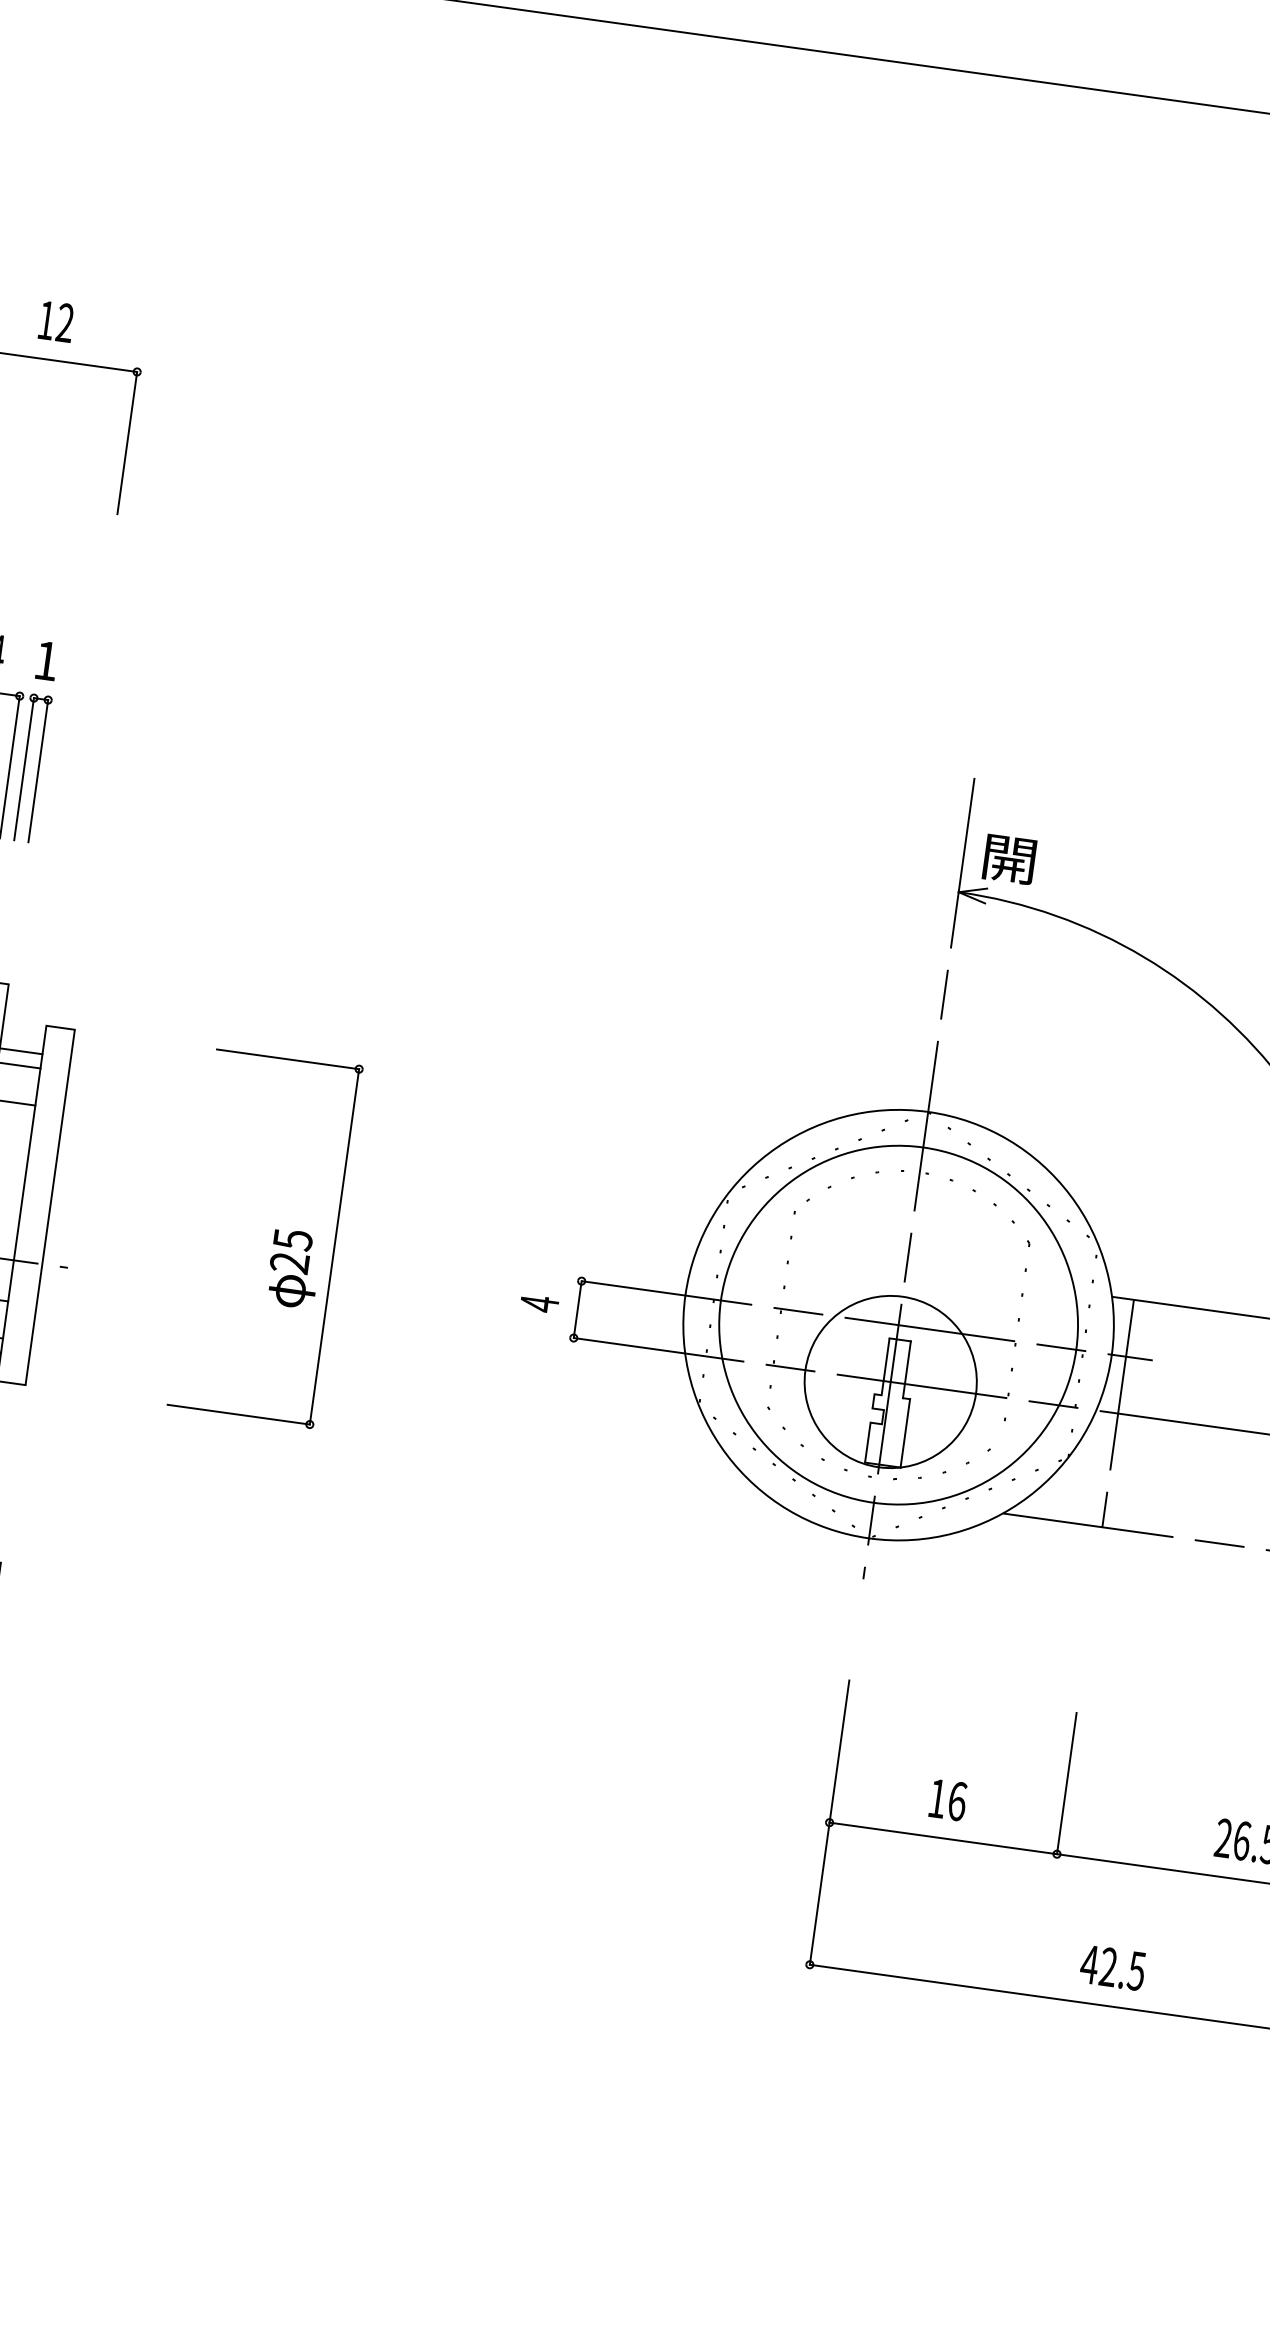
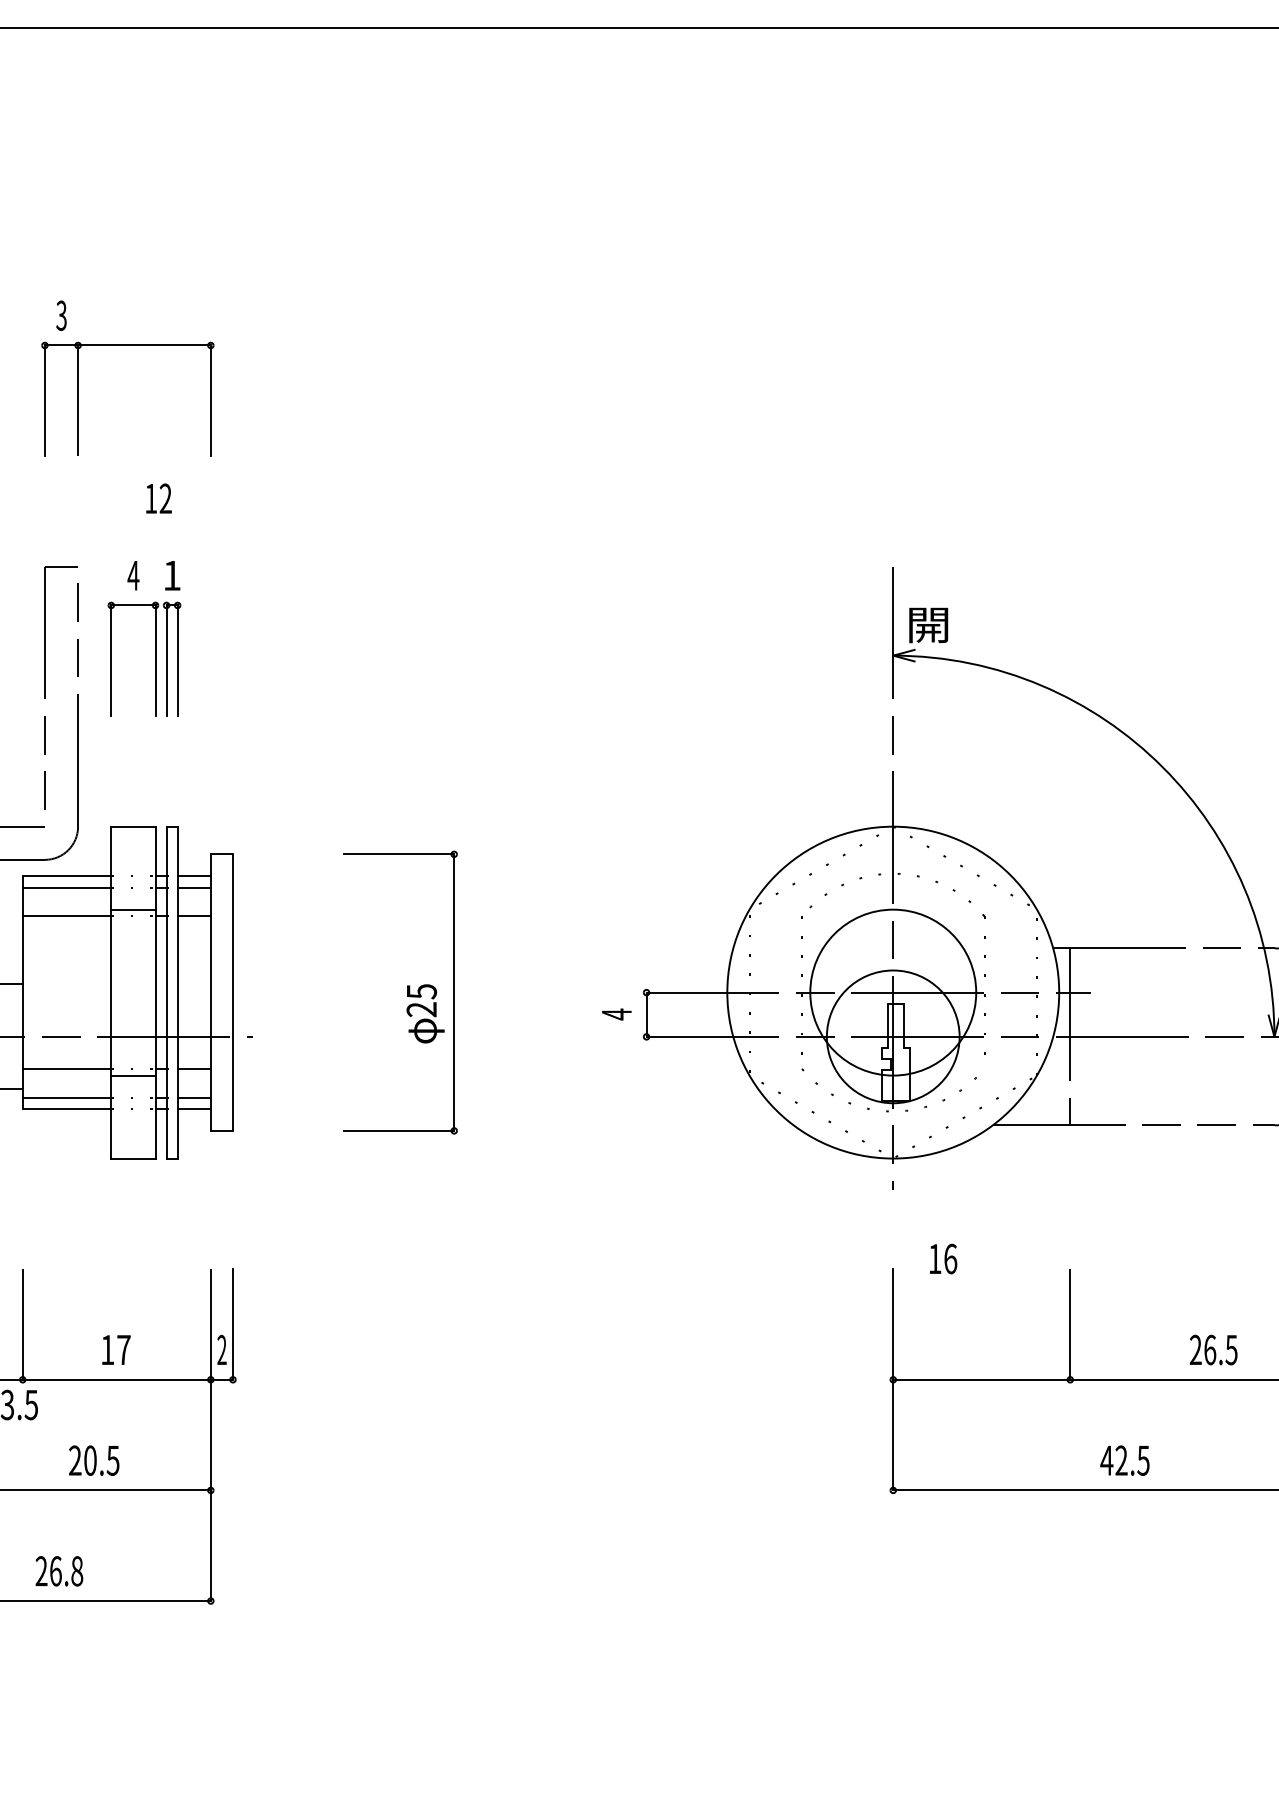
text: (55, 321) -> (158, 498), moved
circle: (897, 1324) -> (892, 992), size x0.6
text: (948, 1799) -> (943, 1258), moved

